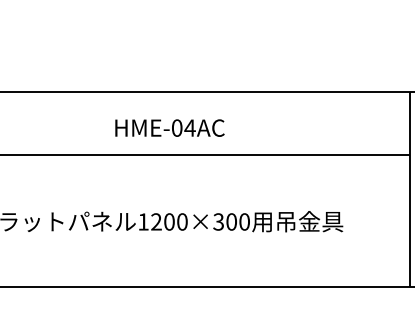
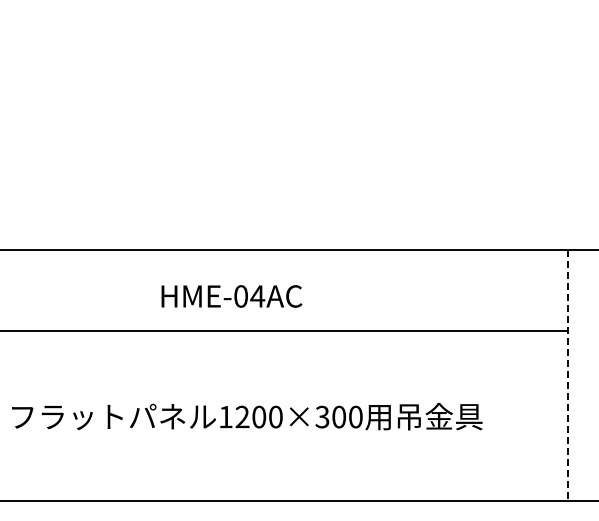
text: (169, 128) -> (231, 296), moved
line: (409, 189) -> (567, 375), solid -> dashed

